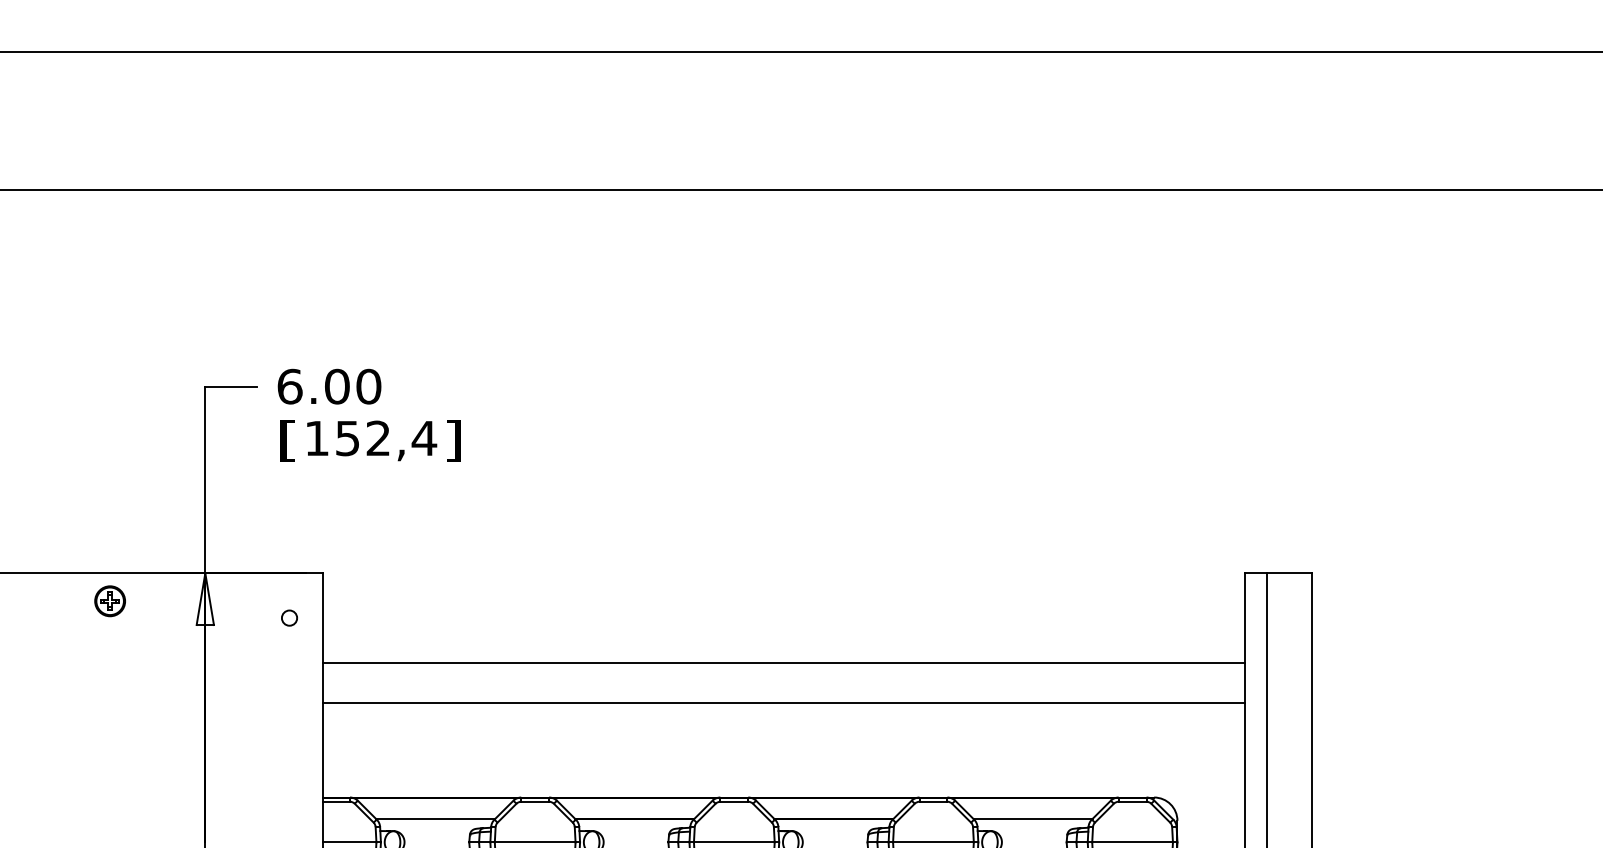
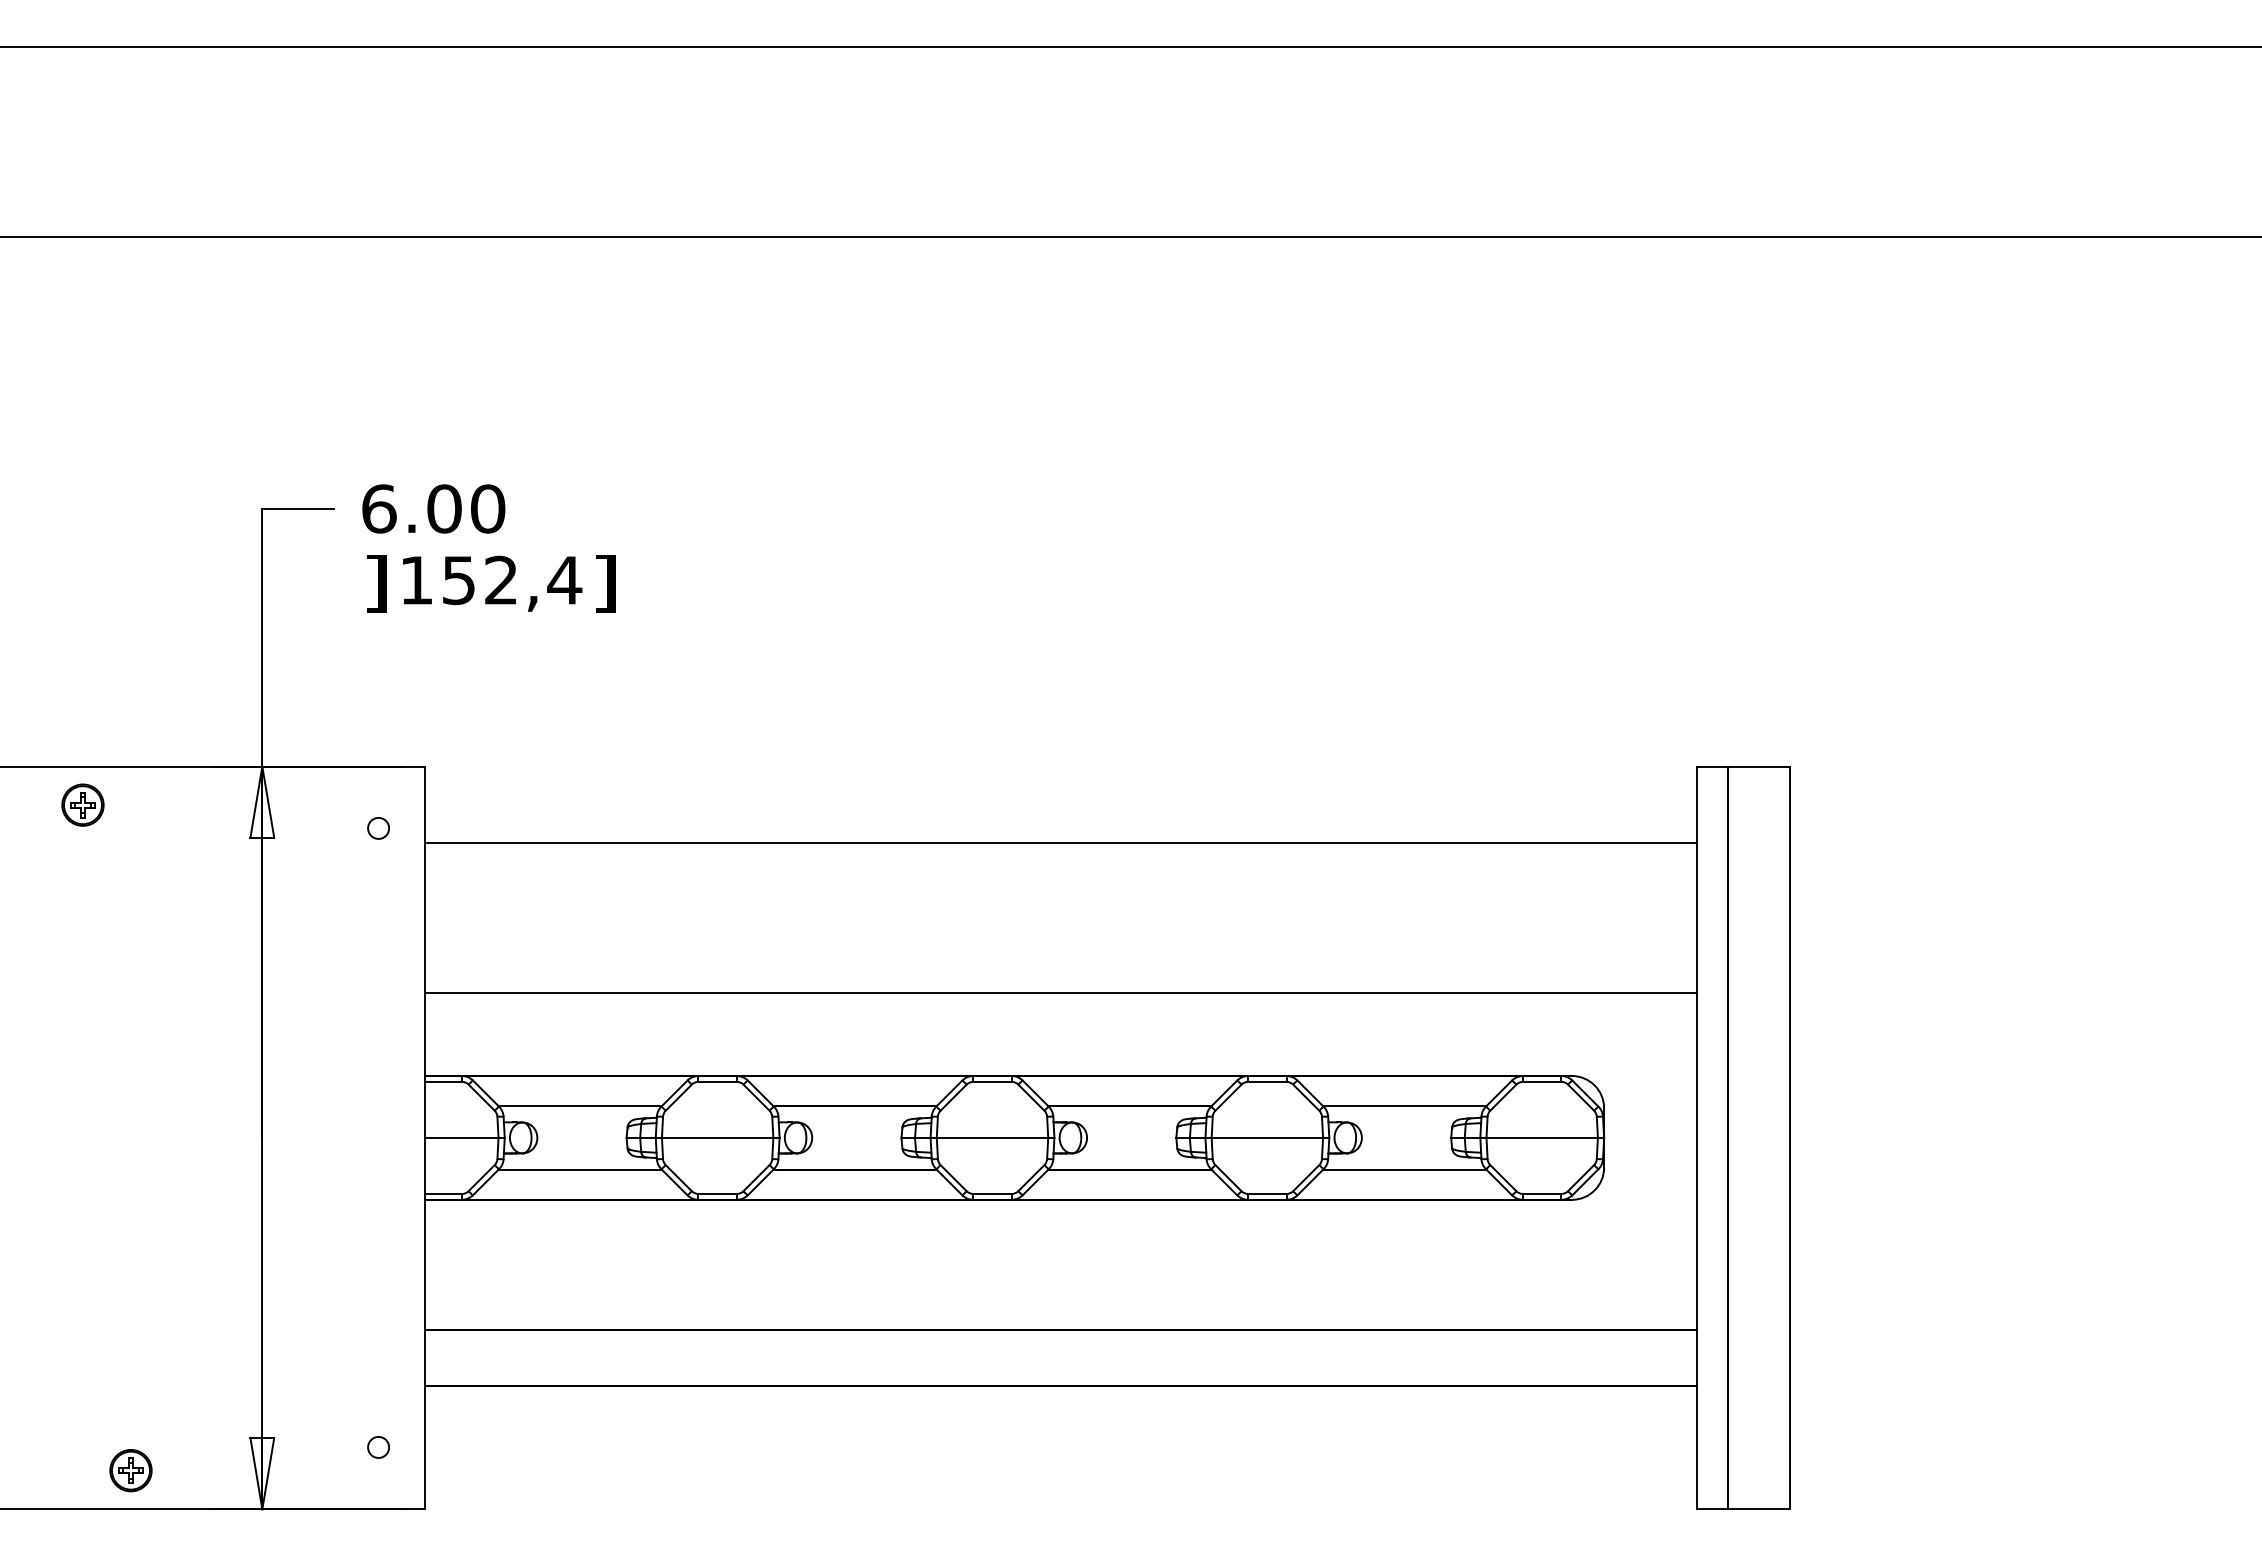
text: (288, 440) -> (376, 583), [ -> ]
part: (109, 600) -> (82, 804), moved
line: (783, 663) -> (1060, 843), moved
line: (783, 703) -> (1060, 993), moved

